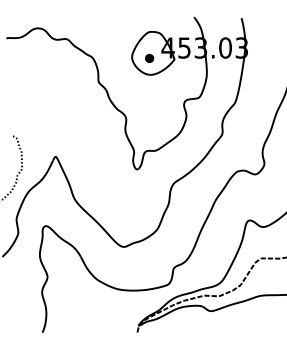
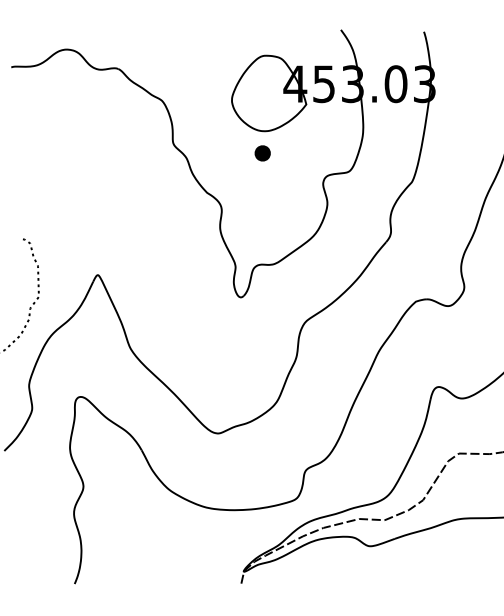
part: (149, 57) -> (262, 151), moved

